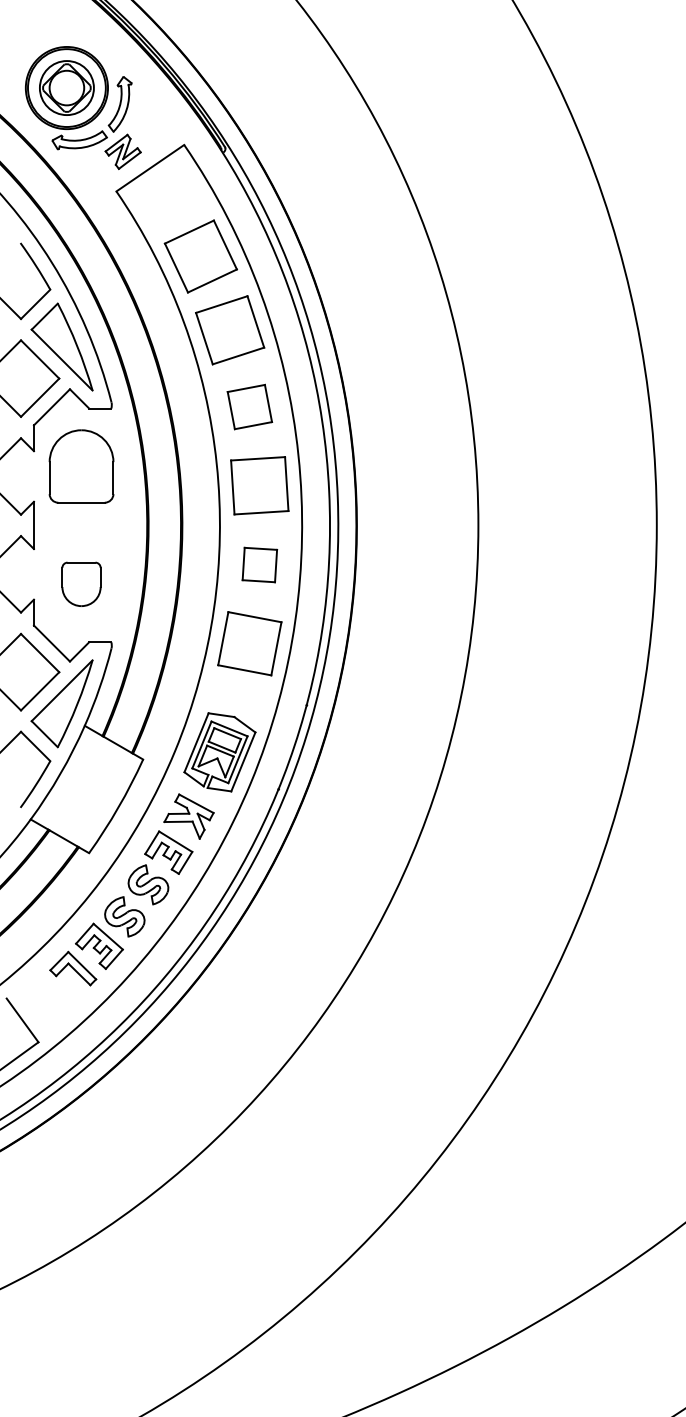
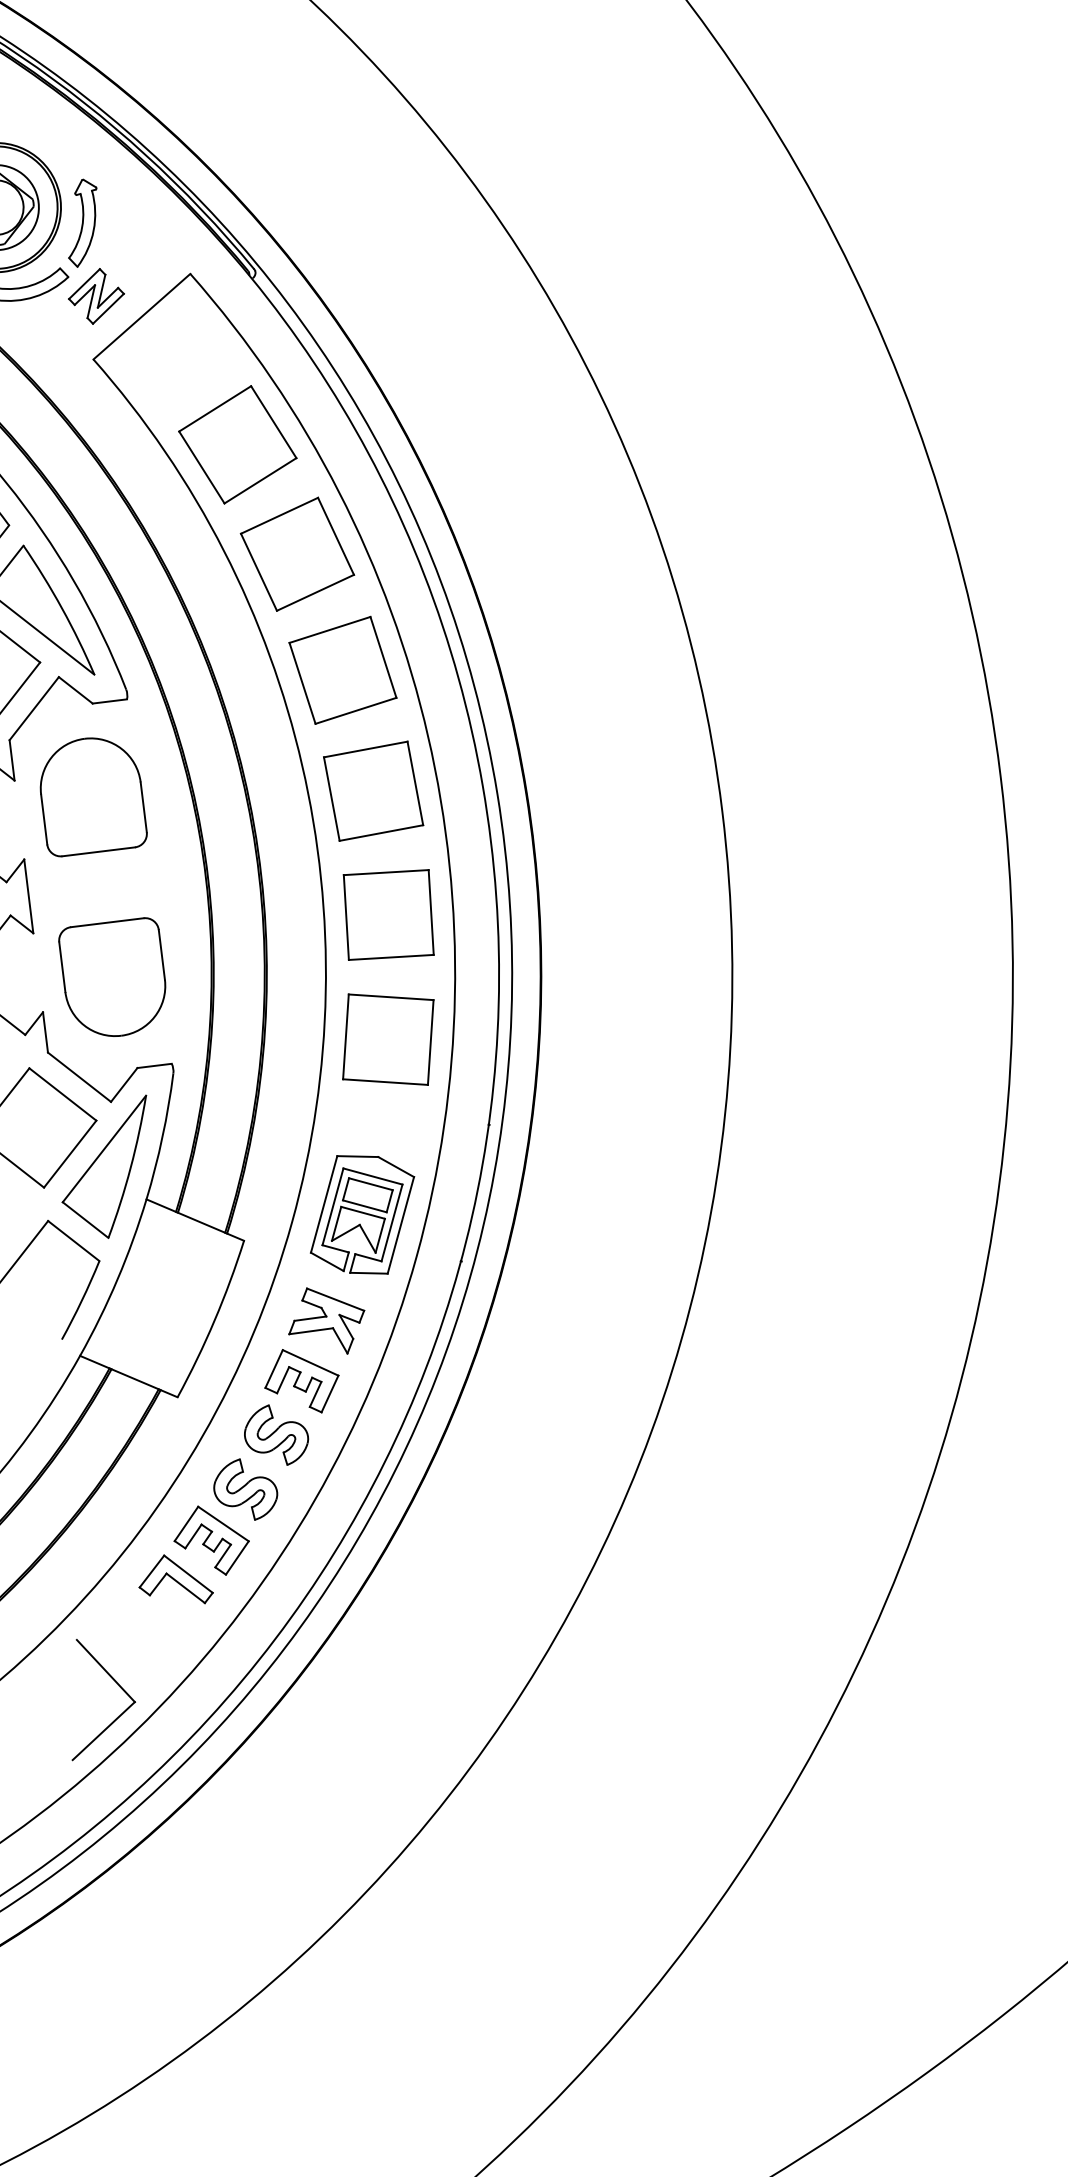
part: (249, 406) -> (342, 669), size x1.43
part: (259, 564) -> (388, 914), size x1.67
part: (81, 584) -> (114, 979), size x1.67

